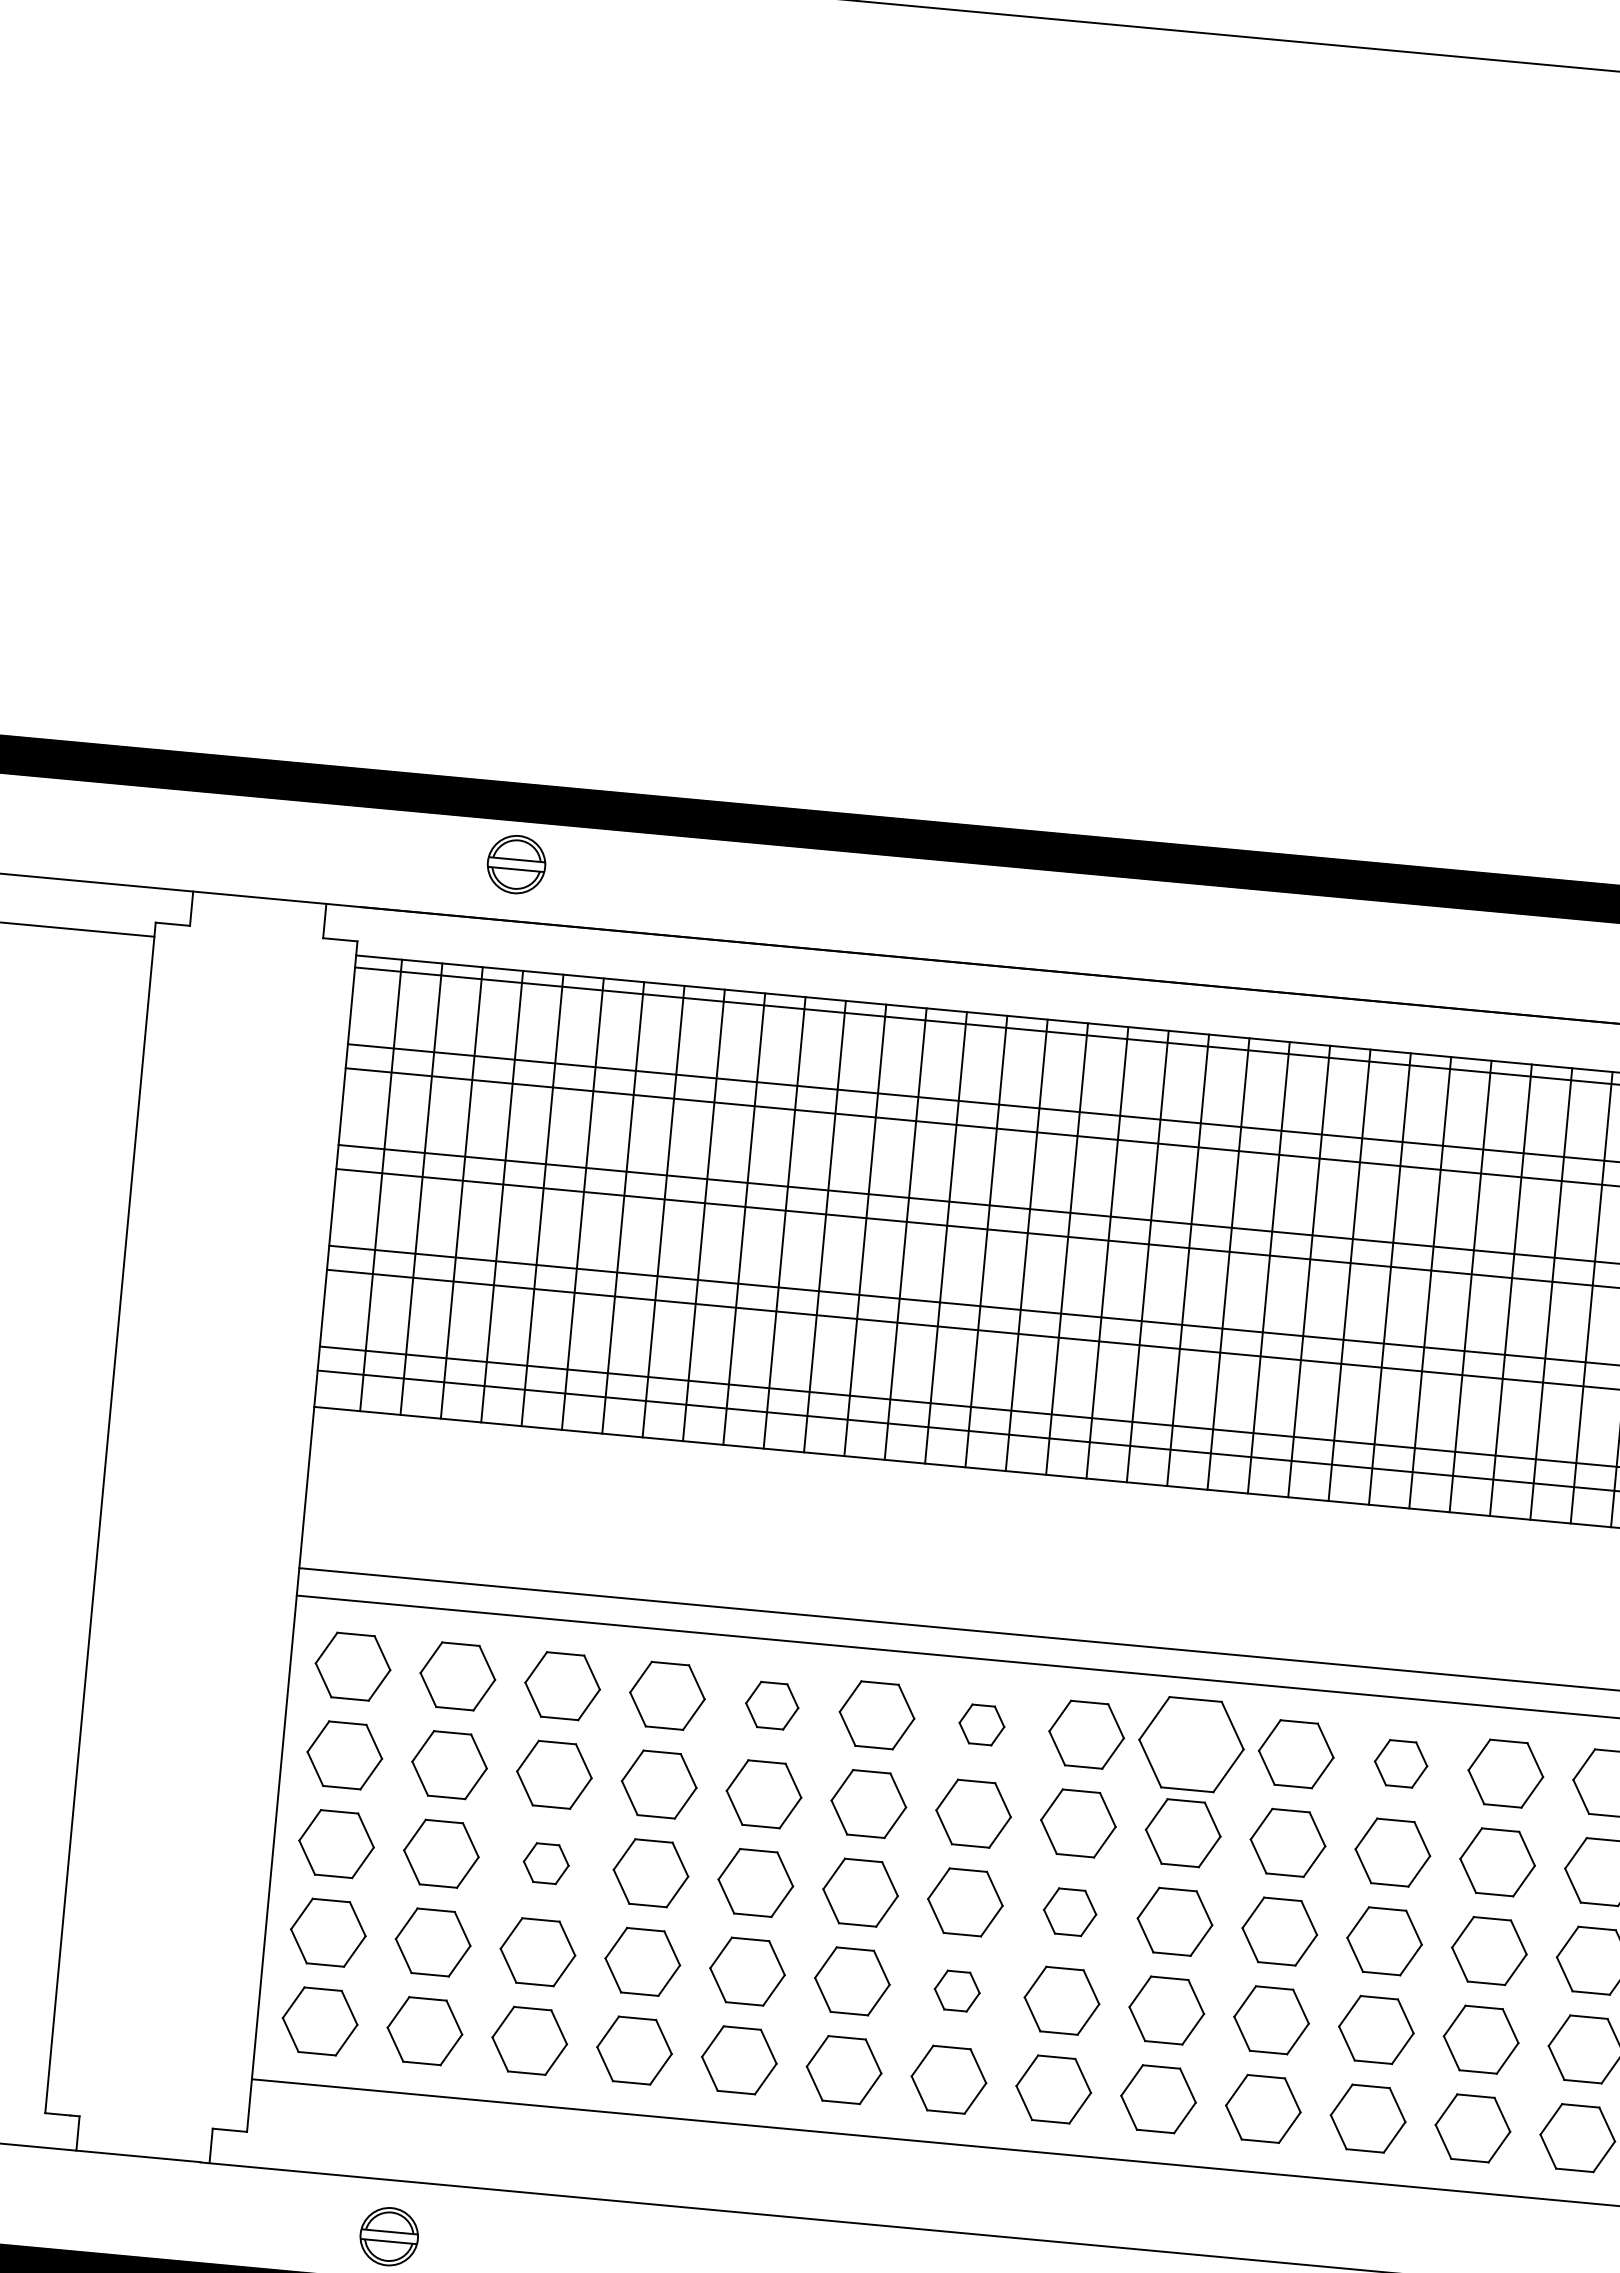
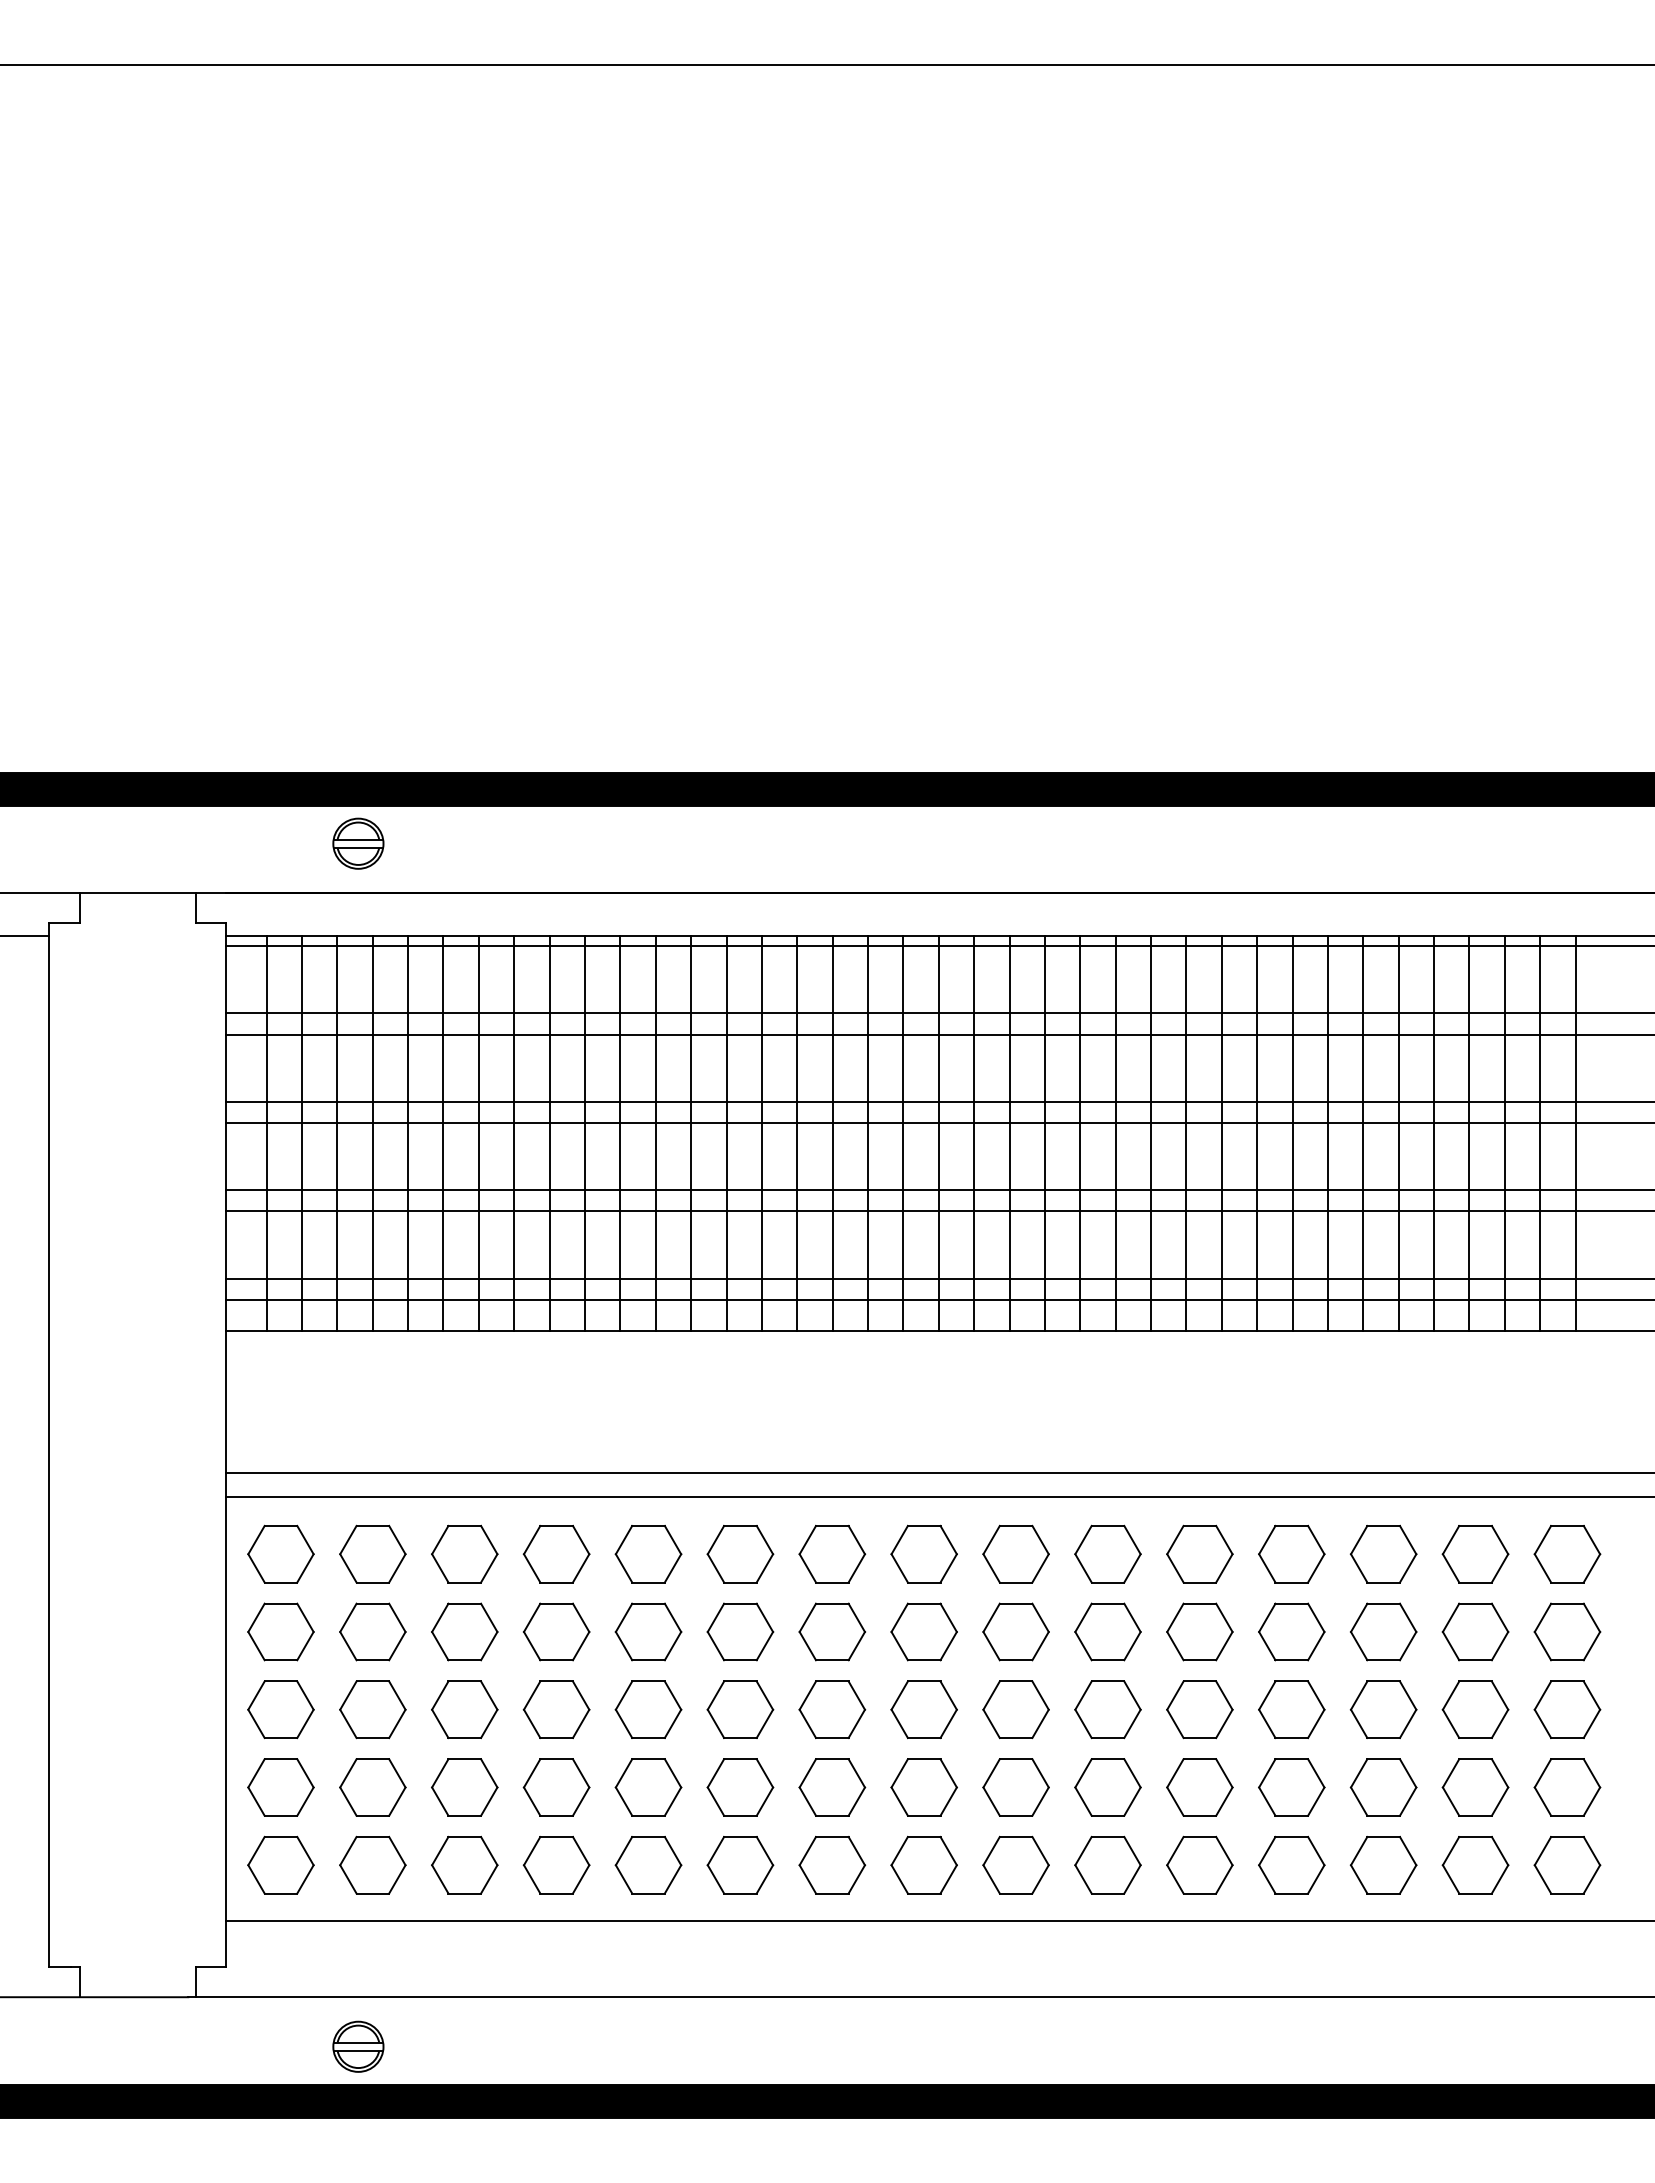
part: (772, 1705) -> (648, 1554), size x1.43
part: (982, 1724) -> (832, 1553), size x1.67
part: (1190, 1743) -> (1015, 1553), size x0.71
part: (1400, 1763) -> (1199, 1553), size x1.43
part: (545, 1863) -> (464, 1709), size x1.67
part: (1069, 1911) -> (923, 1709), size x1.43
part: (957, 1991) -> (832, 1787), size x1.67

